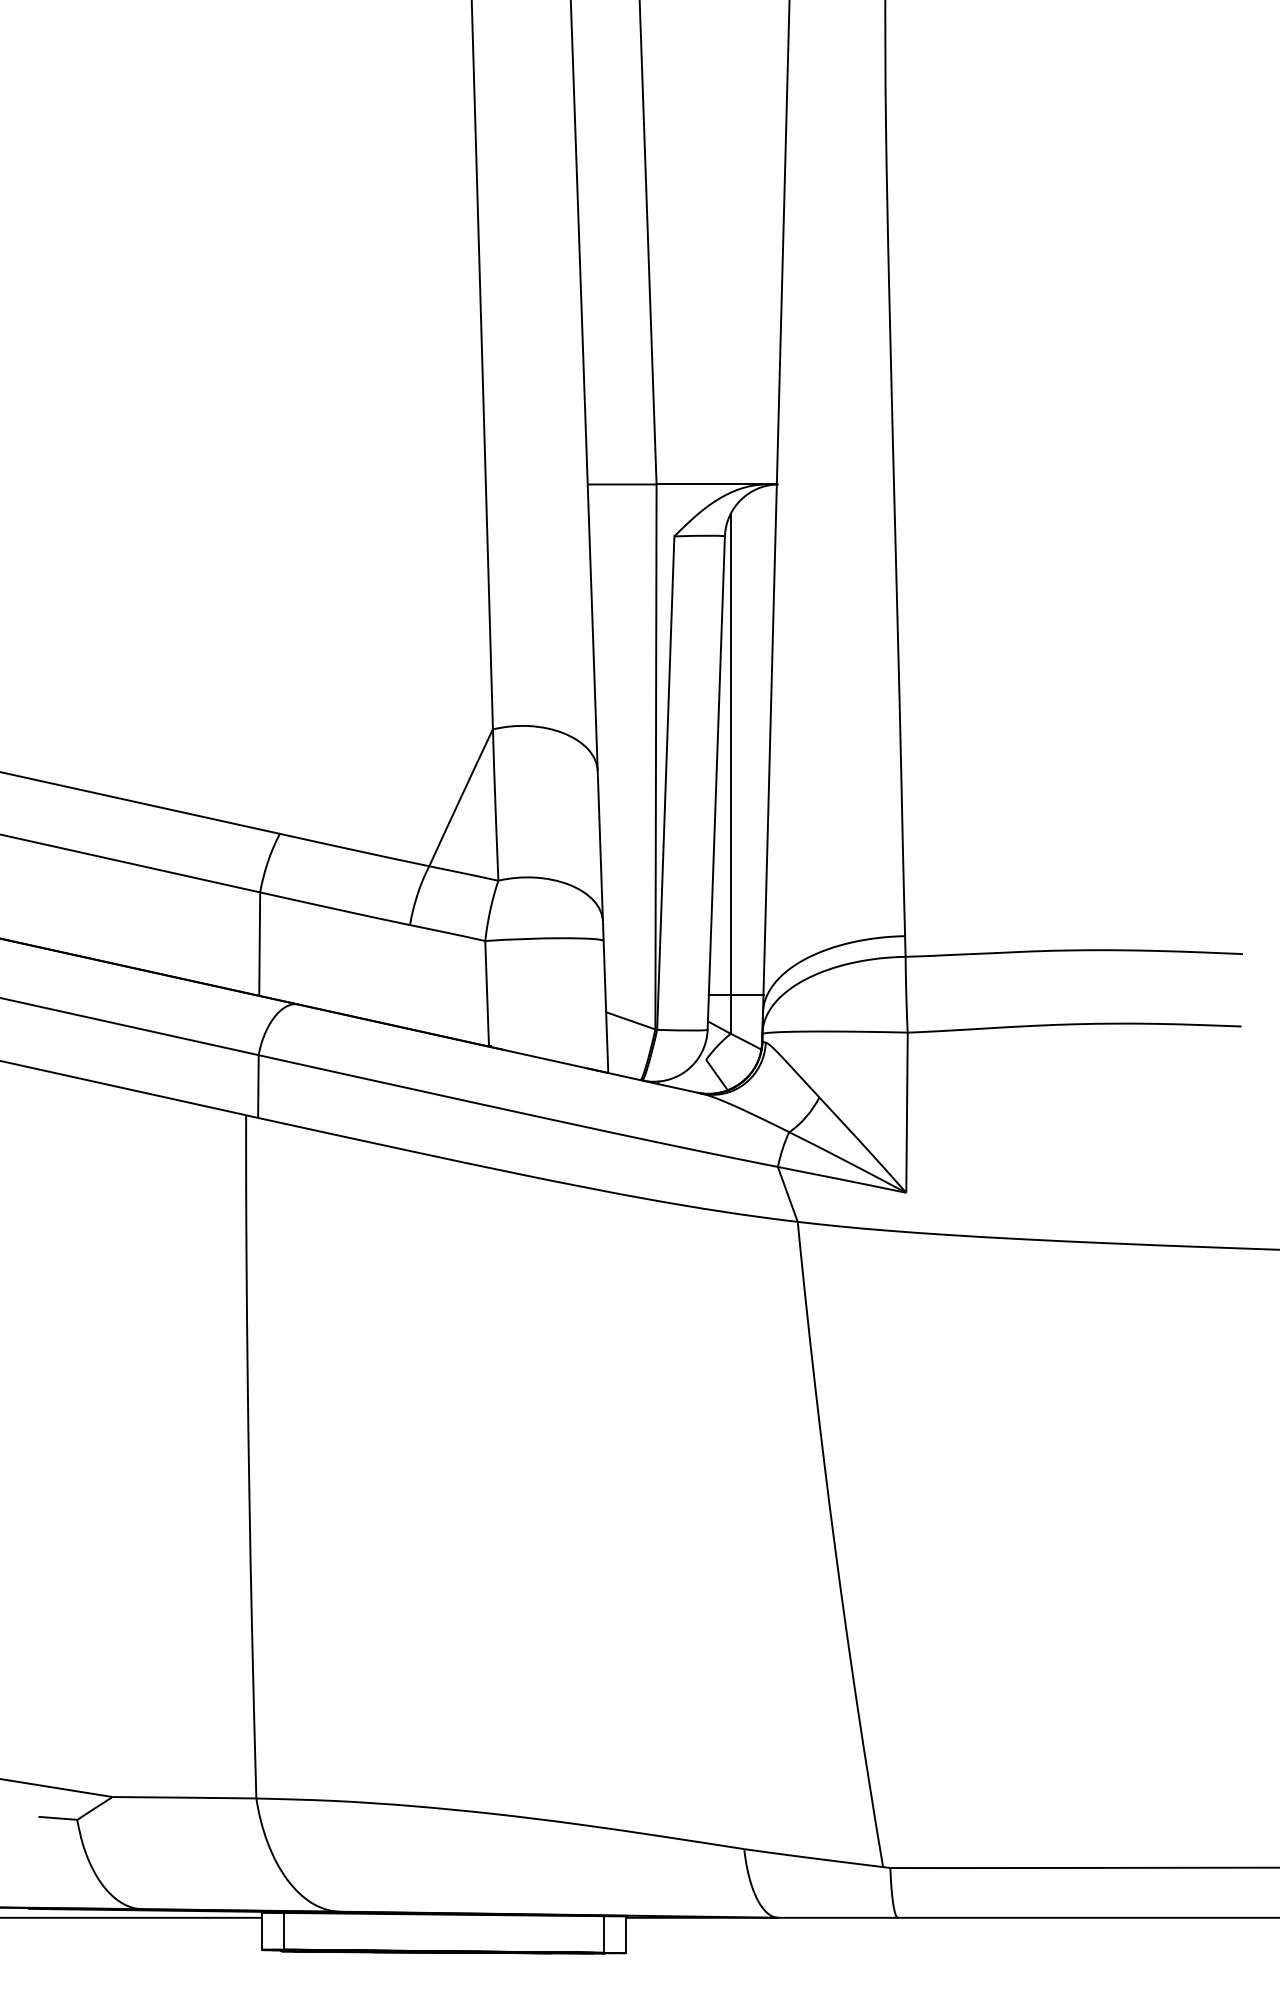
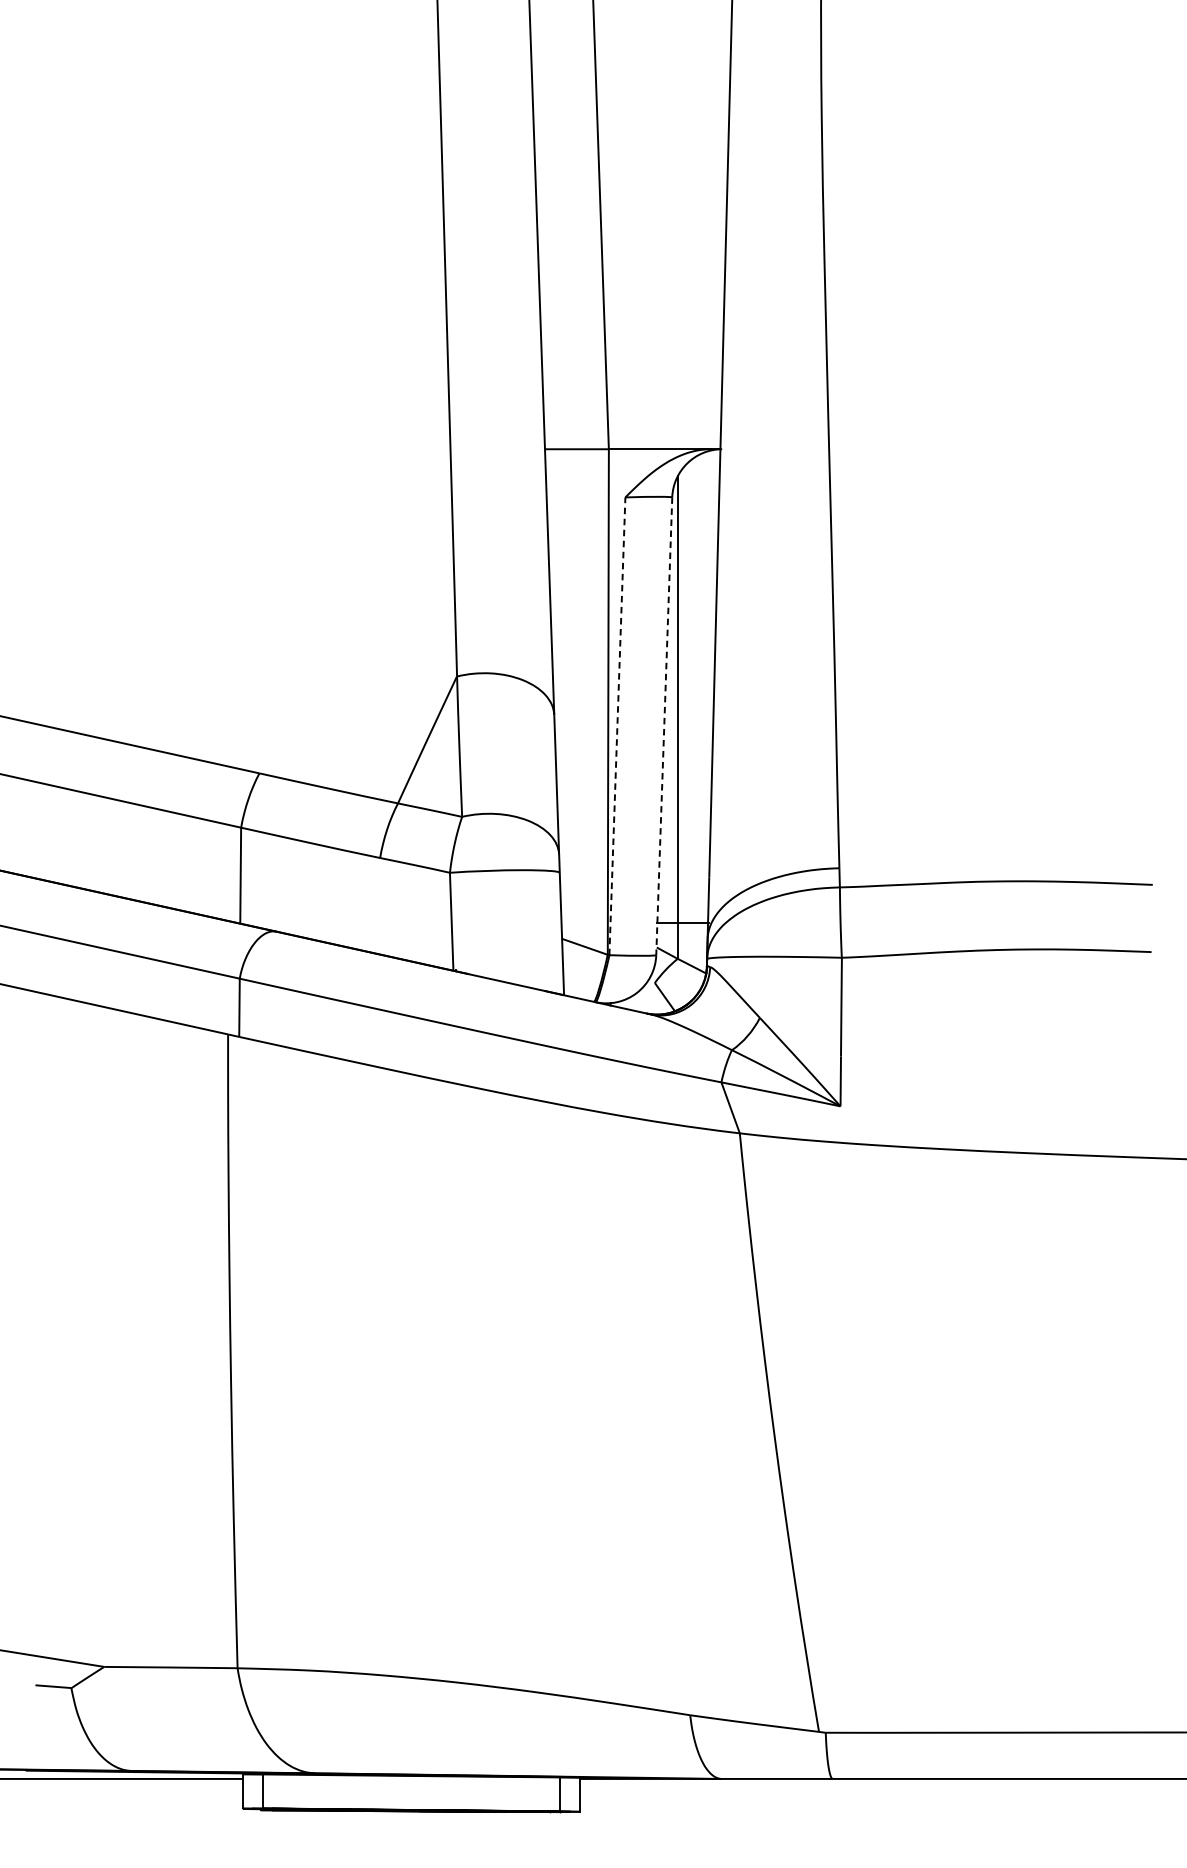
line: (665, 783) -> (617, 726), solid -> dashed
line: (716, 783) -> (664, 726), solid -> dashed

